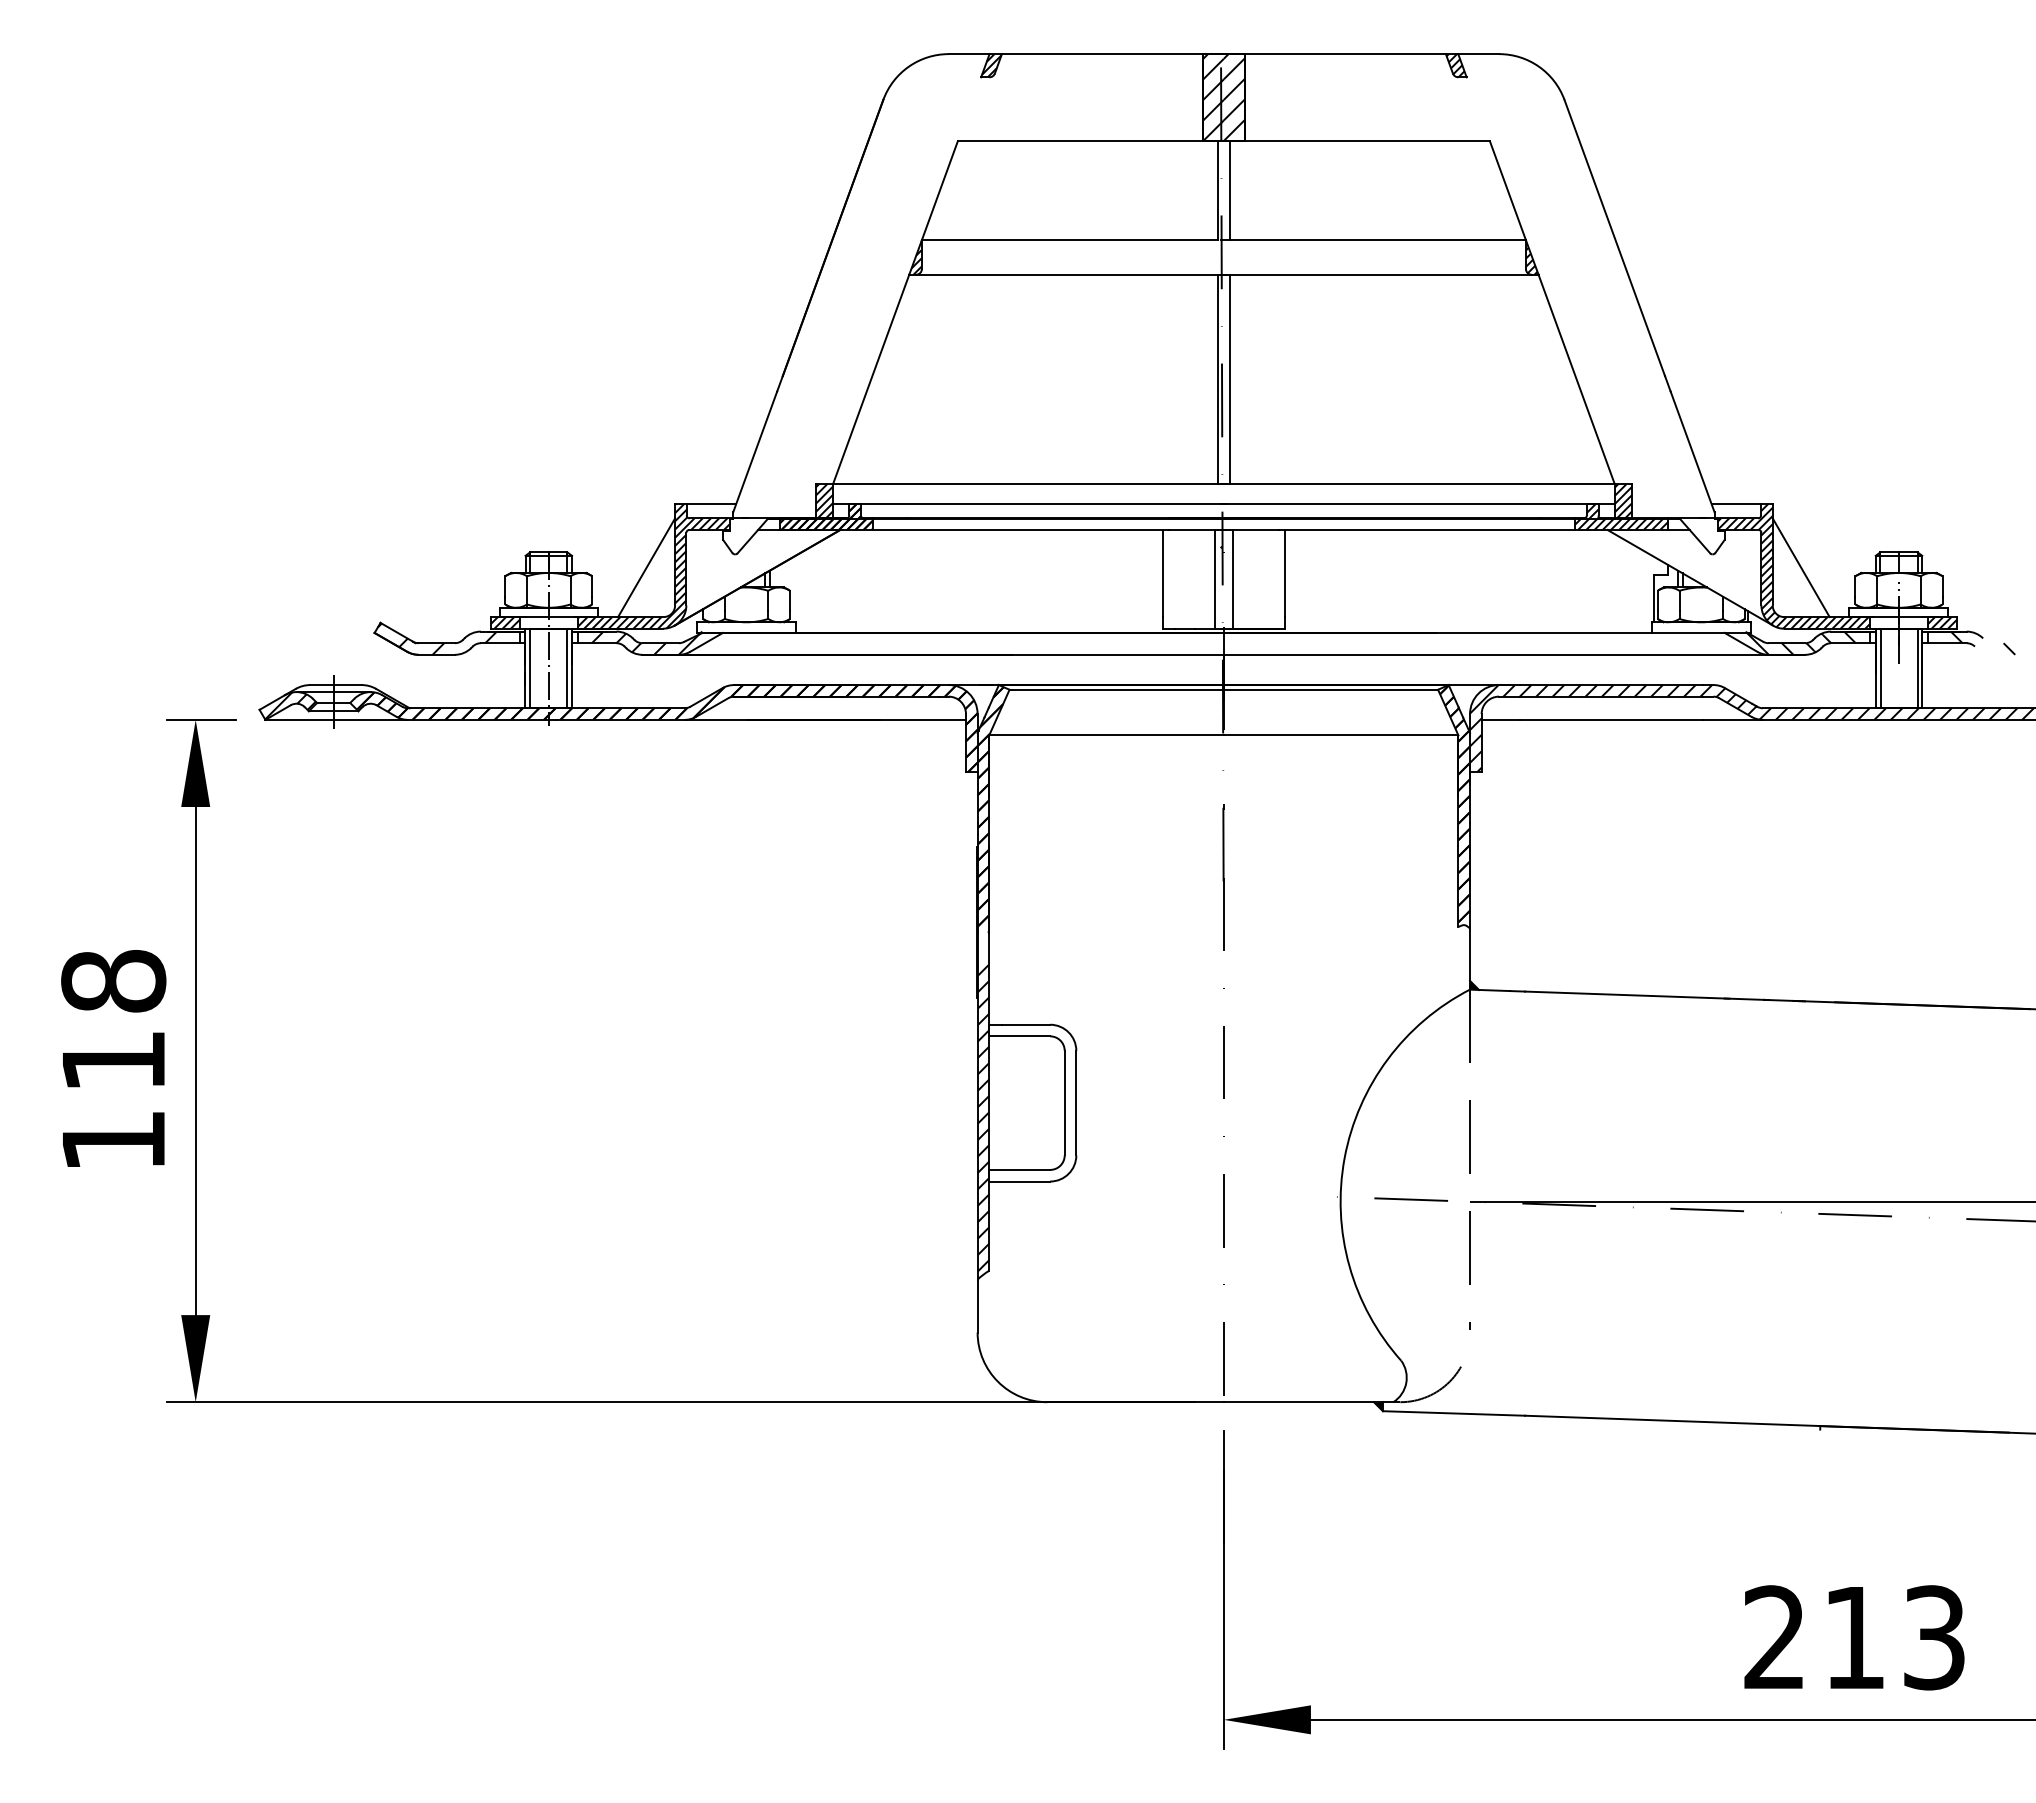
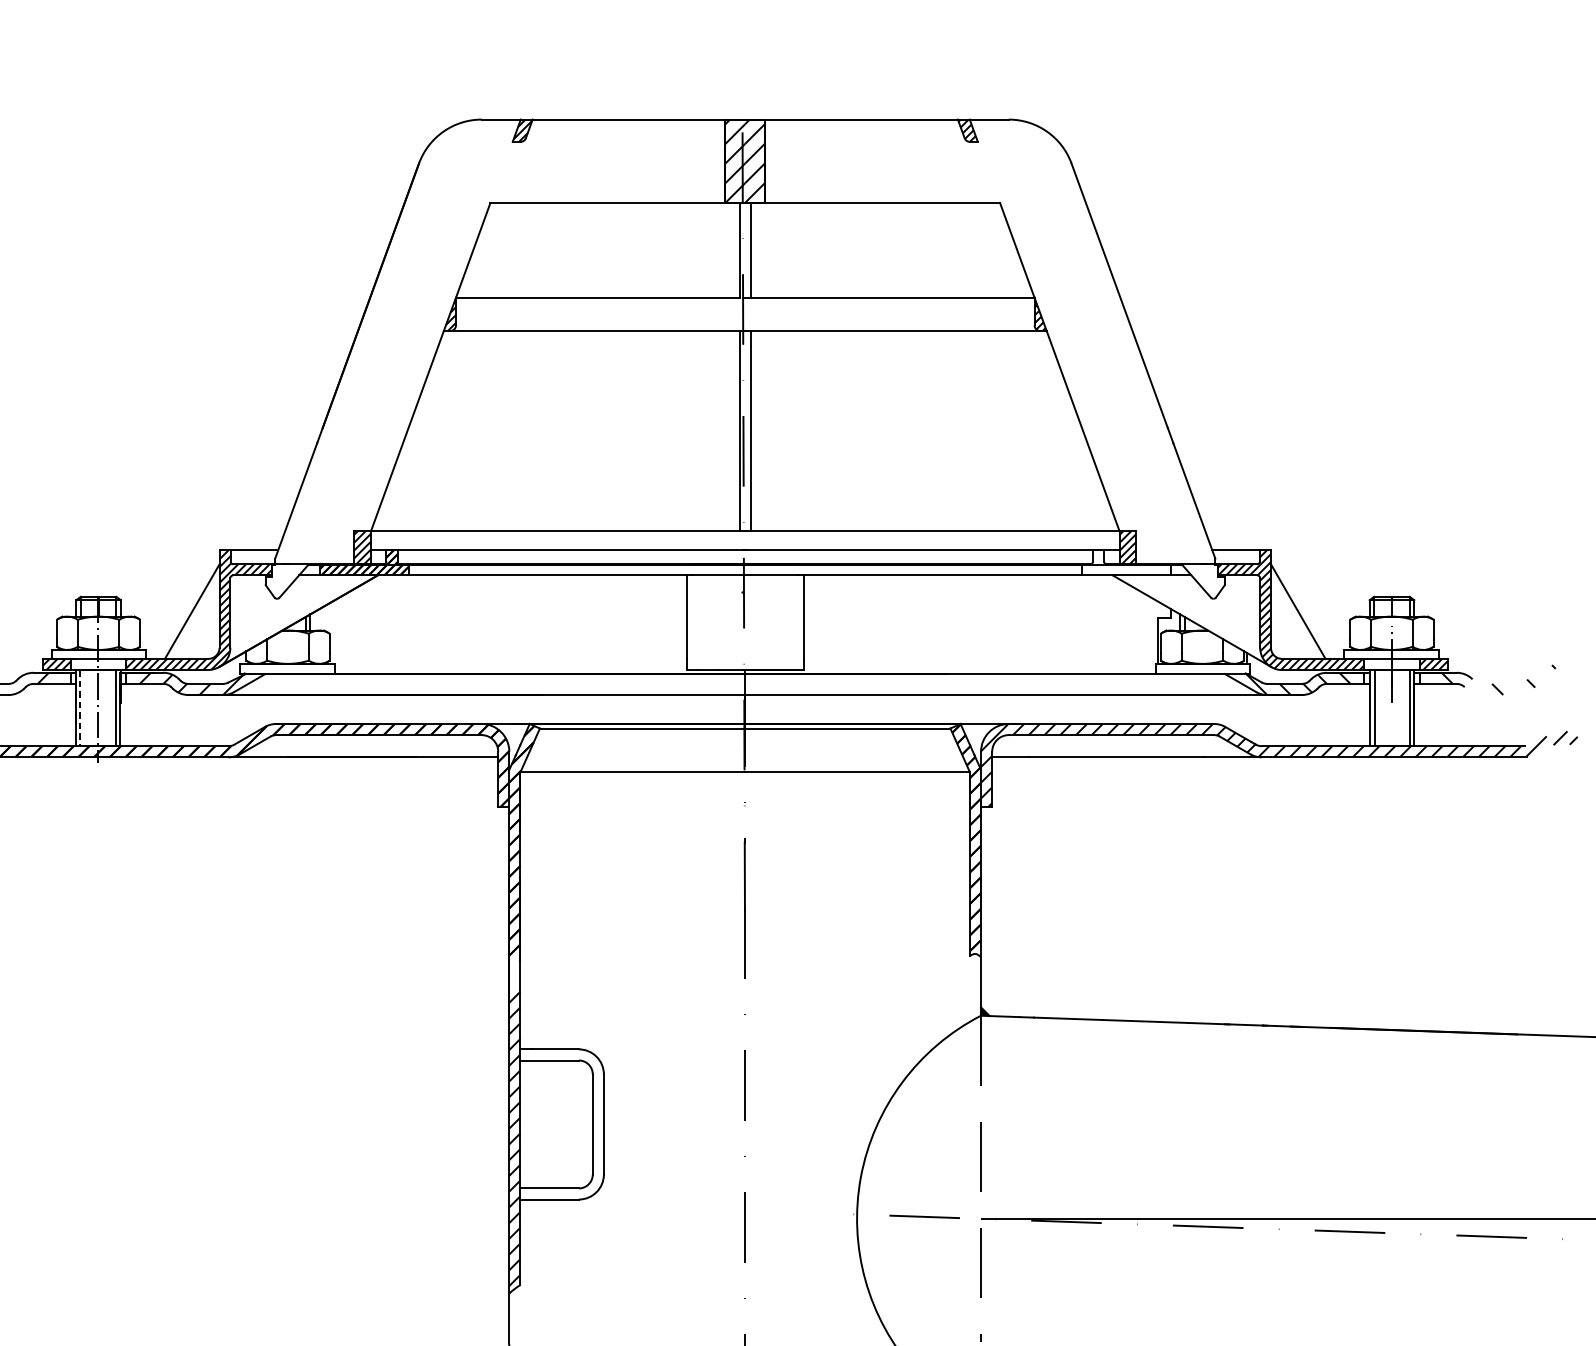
hatch: (1621, 516) -> (1126, 562), removed
line: (1215, 578) -> (737, 621), removed
line: (1232, 578) -> (753, 621), removed
line: (529, 668) -> (80, 708), solid -> dashed

